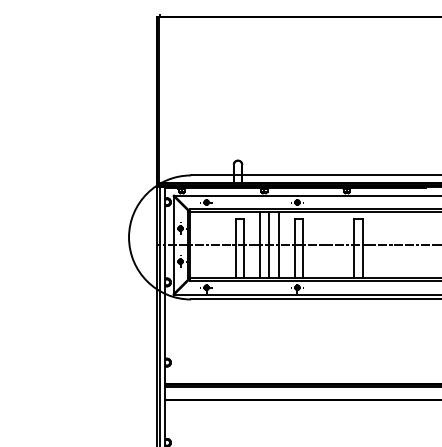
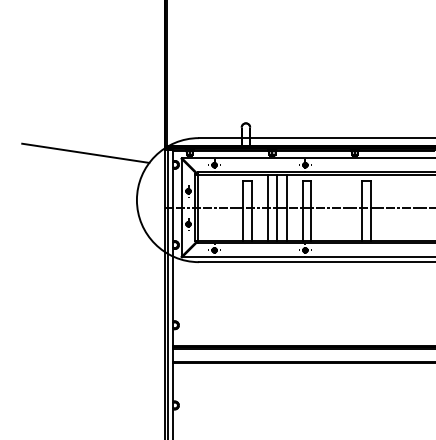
line: (77, 190) -> (85, 153), added

